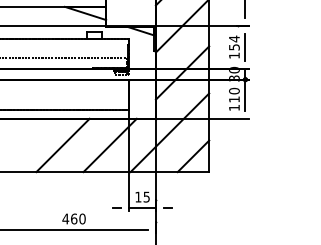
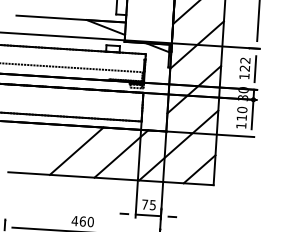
text: (234, 42) -> (245, 63), 154 -> 122
text: (138, 196) -> (145, 204), 15 -> 75

